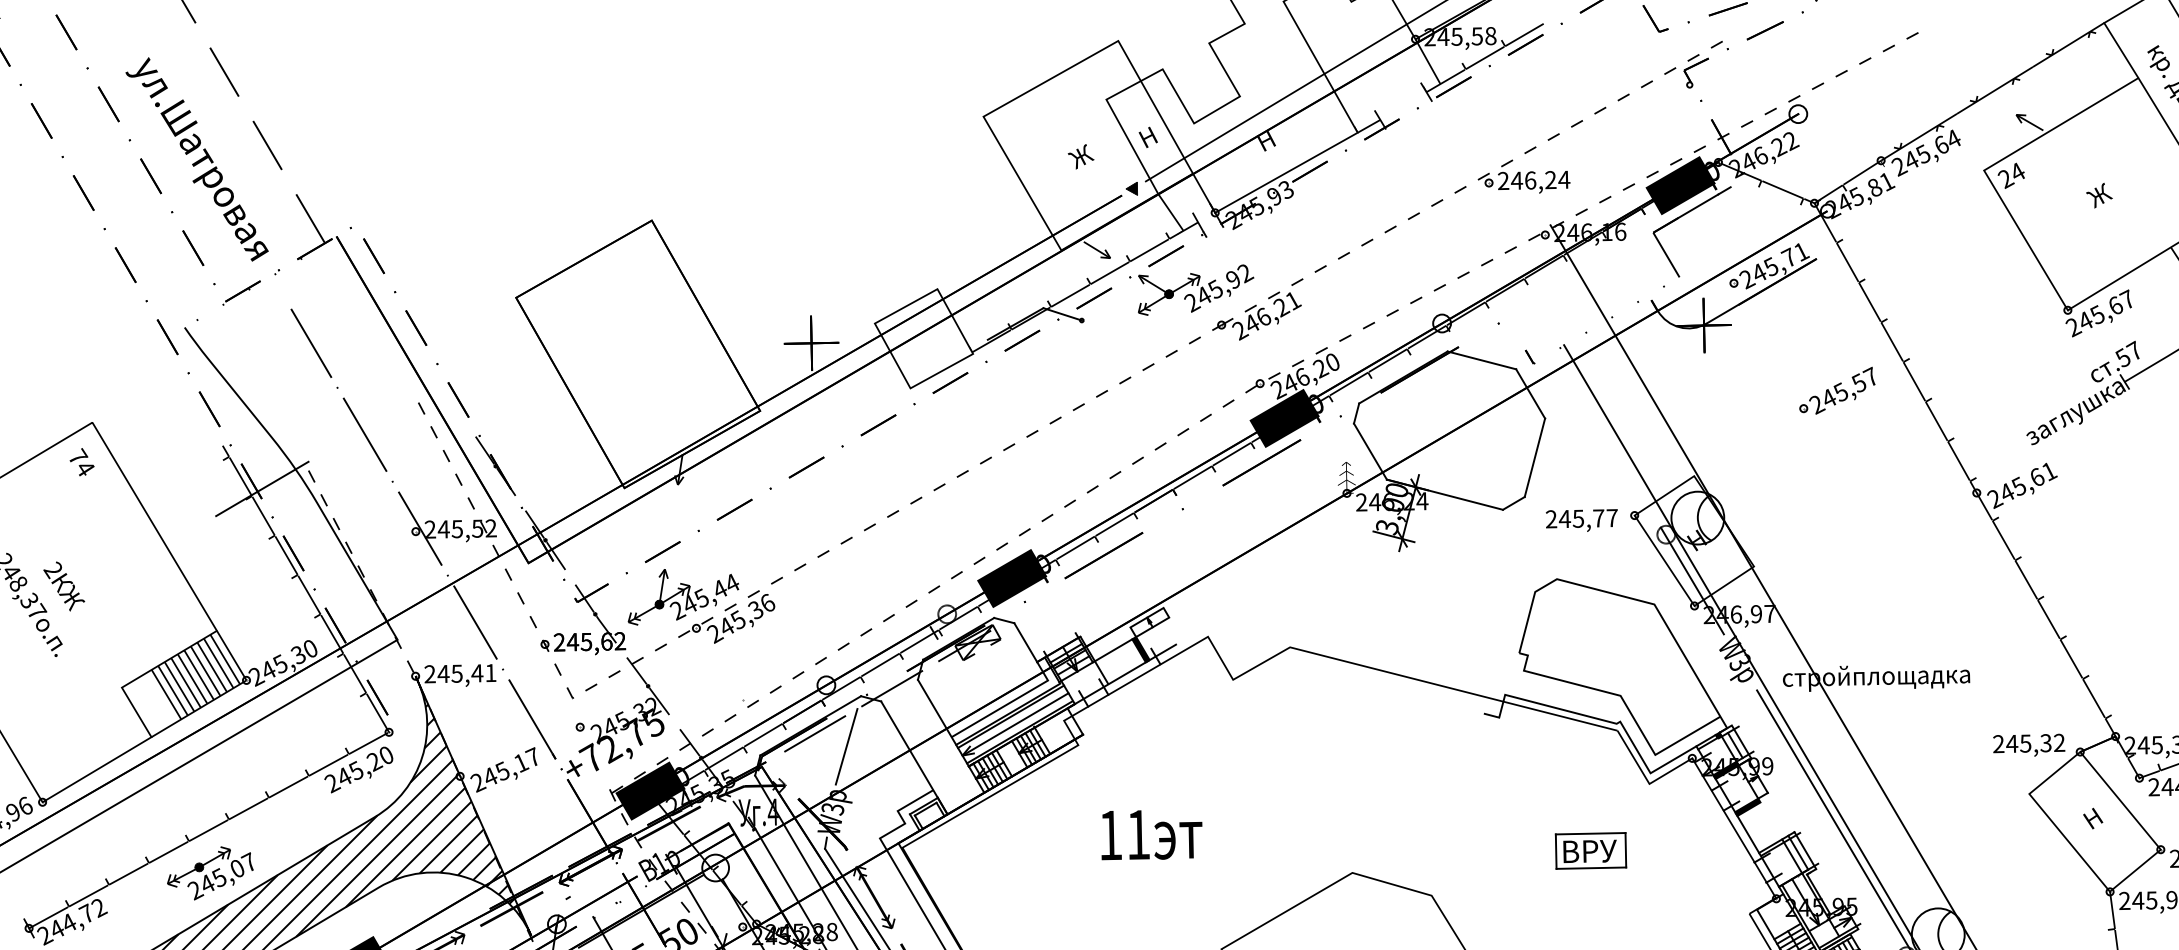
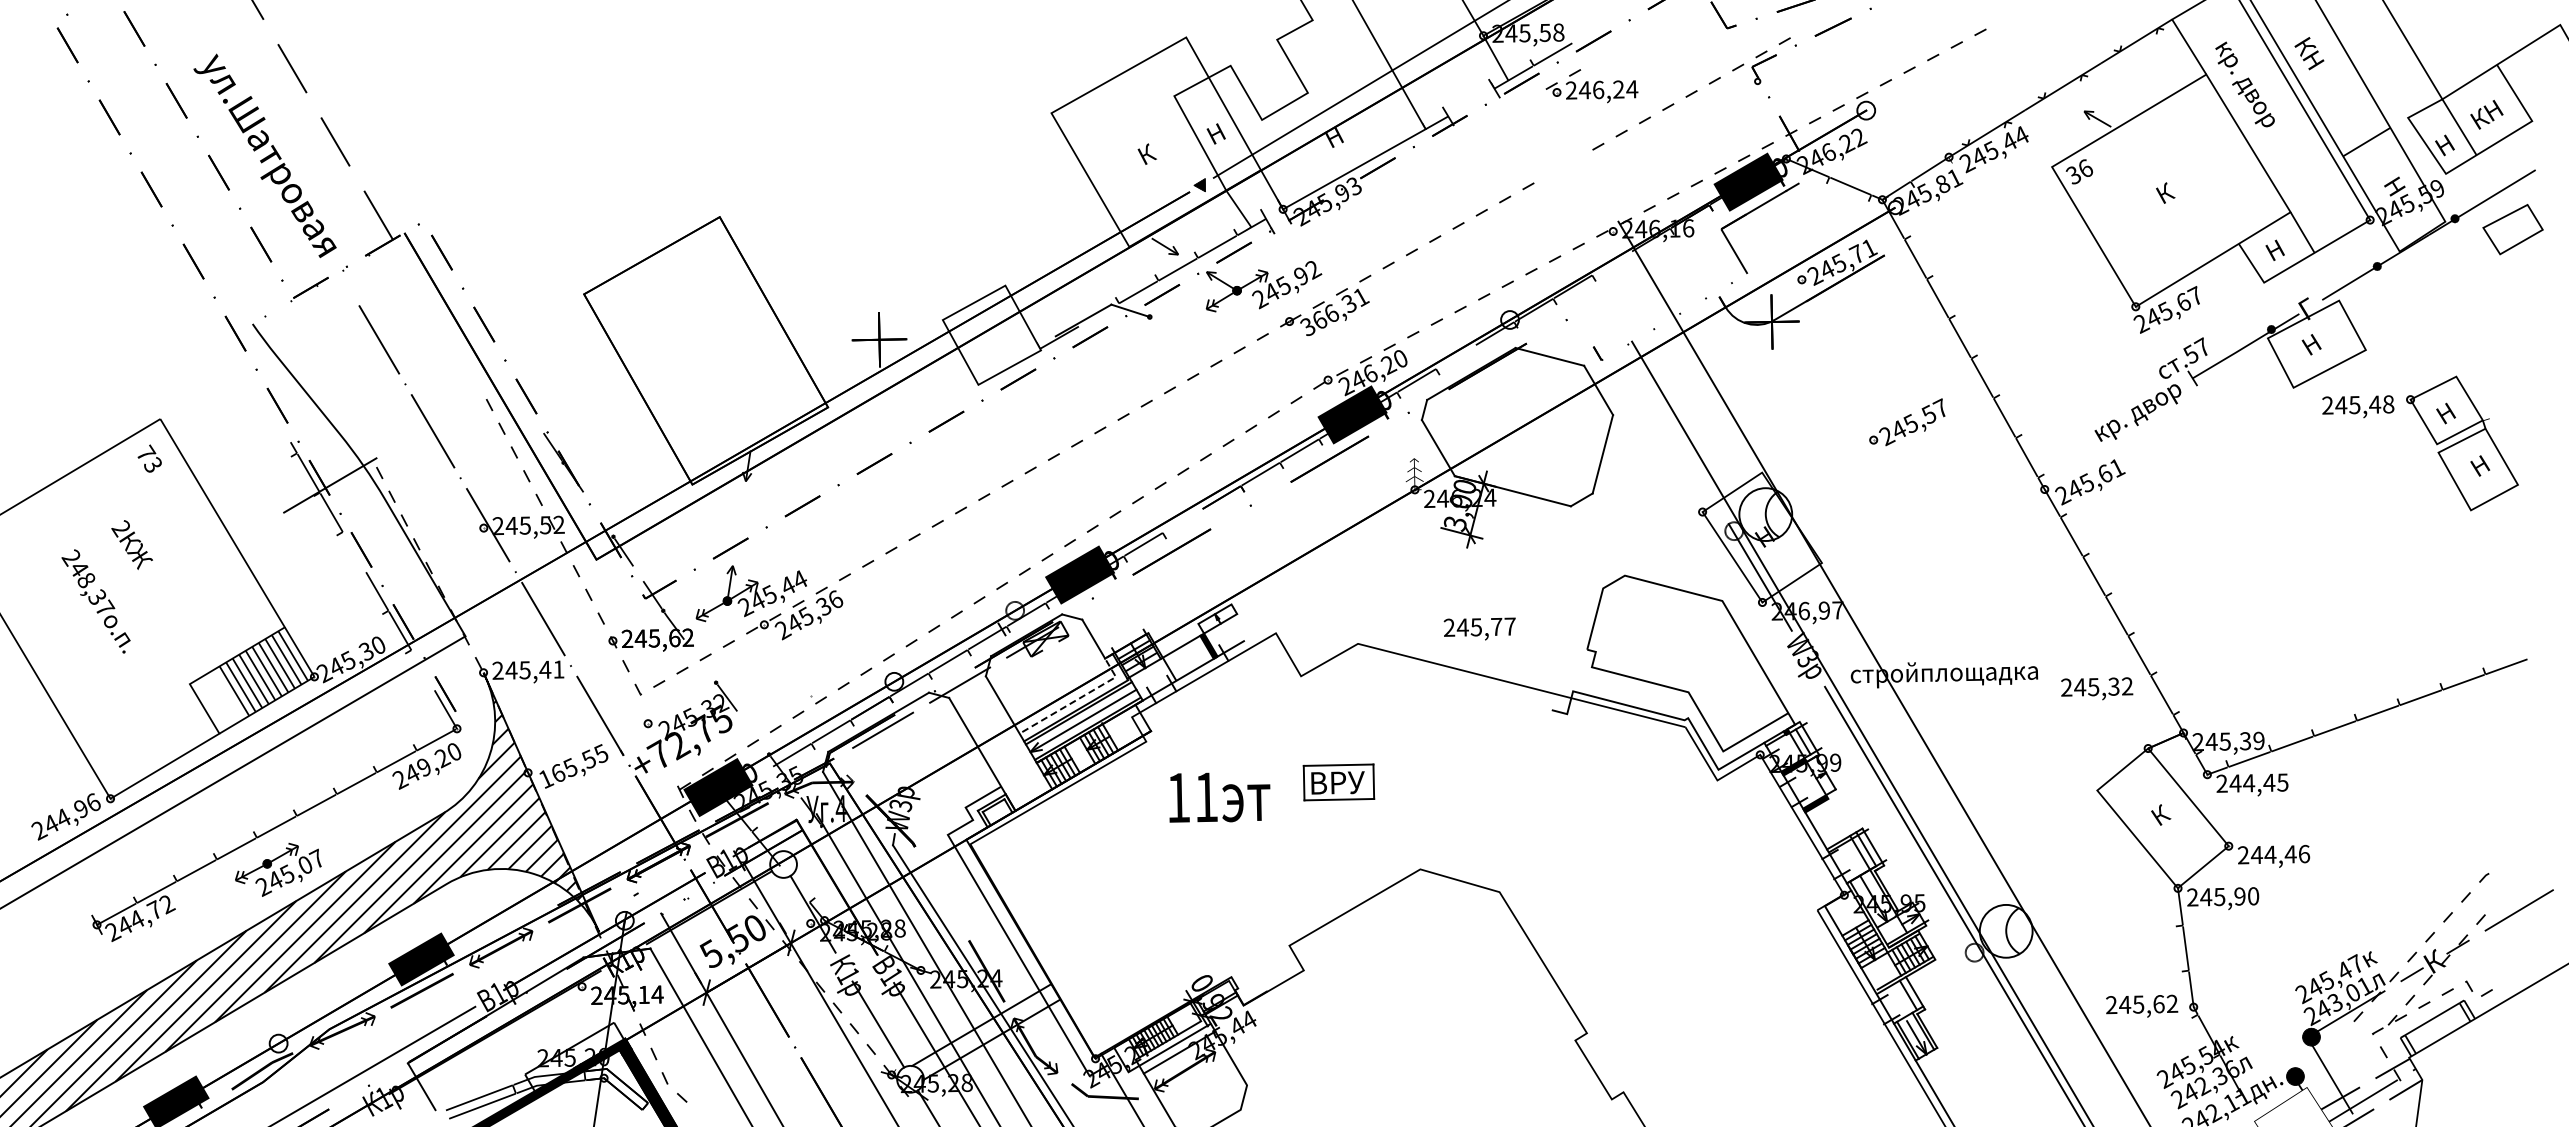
fill: (1522, 35) -> (1590, 31), removed
text: (1941, 145) -> (2009, 141), 245,64 -> 245,44
text: (1080, 156) -> (1148, 152), Ж -> К
text: (2011, 176) -> (2079, 172), 24 -> 36
part: (1523, 177) -> (1591, 86), moved
text: (2099, 195) -> (2167, 191), Ж -> К
fill: (1545, 267) -> (1613, 263), removed
fill: (1028, 318) -> (1096, 314), removed
text: (1261, 320) -> (1329, 316), 246,21 -> 366,31
fill: (1389, 360) -> (1457, 356), removed
part: (1837, 391) -> (1907, 422), moved
text: (2075, 413) -> (2143, 409), заглушка -> кр. двор
text: (85, 468) -> (153, 464), 74 -> 73
text: (1581, 520) -> (1479, 628), moved
fill: (534, 524) -> (602, 520), removed
fill: (1116, 524) -> (1184, 520), removed
fill: (286, 557) -> (354, 553), removed
text: (63, 586) -> (131, 544), moved
fill: (636, 671) -> (704, 667), removed
fill: (355, 675) -> (423, 671), removed
line: (1013, 701) -> (1081, 697), solid -> dashed
fill: (689, 743) -> (757, 739), removed
text: (2029, 745) -> (2097, 688), moved
line: (846, 747) -> (914, 743), removed
text: (355, 770) -> (423, 766), 245,20 -> 249,20
text: (505, 770) -> (573, 766), 245,17 -> 165,55
fill: (686, 782) -> (754, 778), removed
text: (2097, 815) -> (2165, 811), Н -> К
text: (1151, 835) -> (1219, 797), moved
part: (1590, 851) -> (1338, 782), moved
fill: (726, 885) -> (794, 881), removed
fill: (873, 897) -> (941, 893), removed

